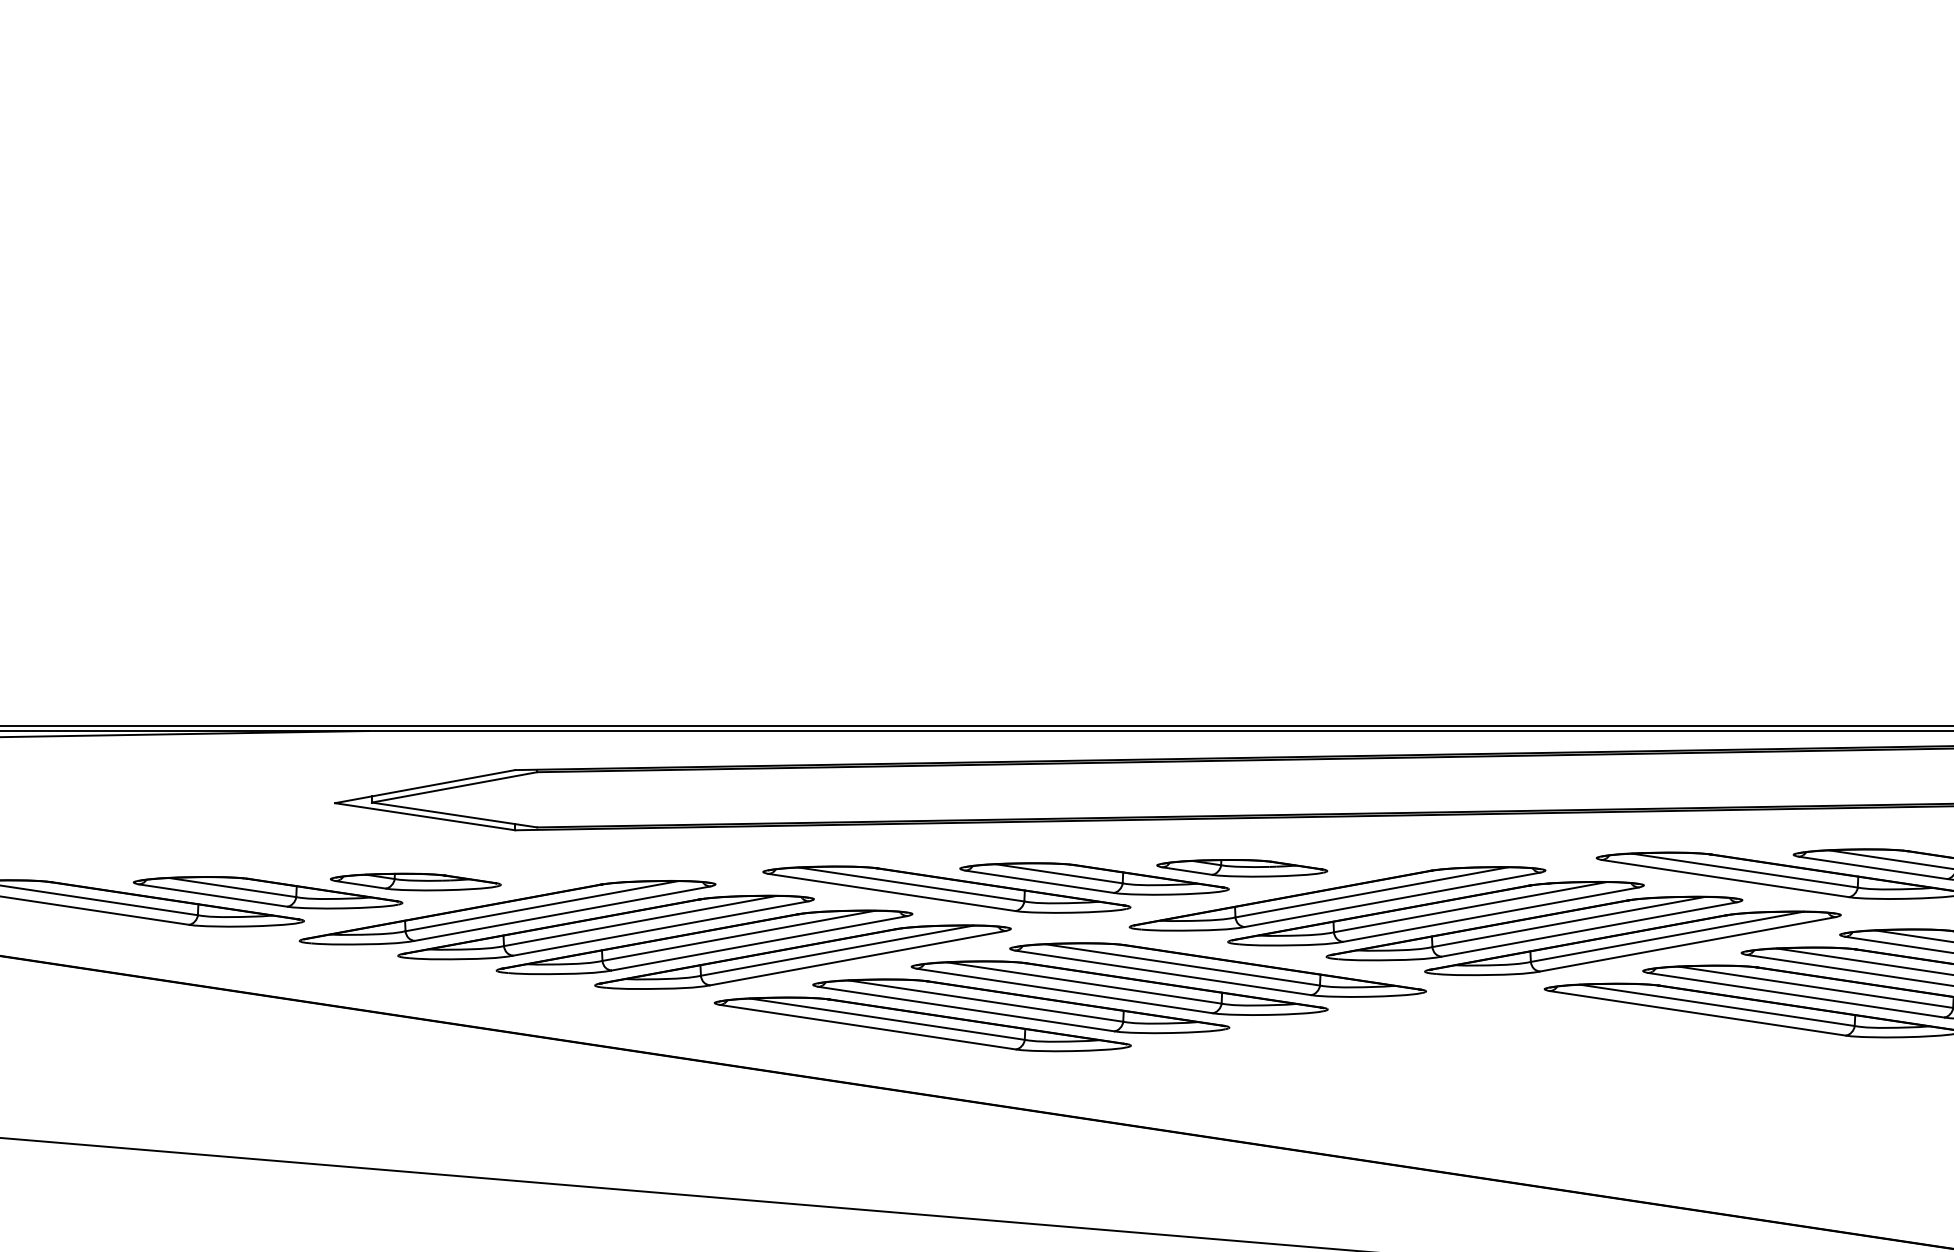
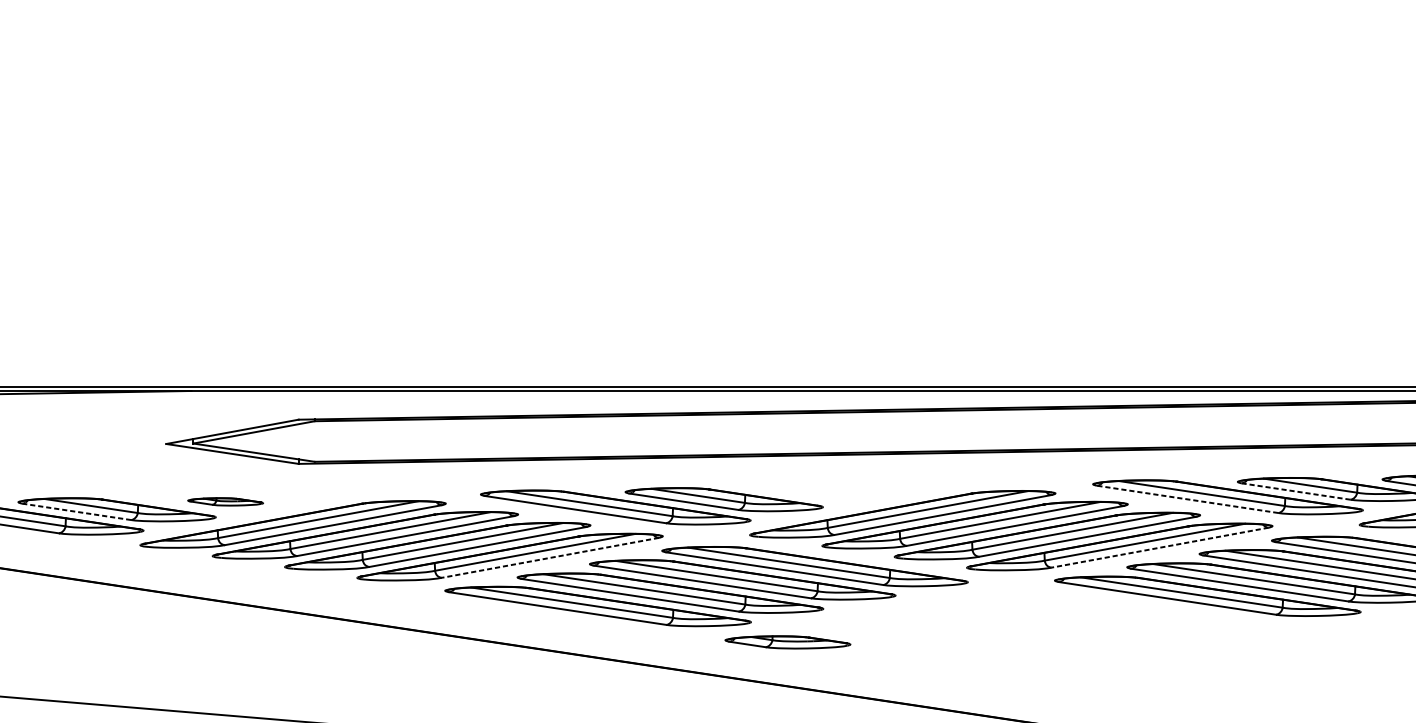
line: (1872, 867) -> (1295, 491), solid -> dashed
part: (1242, 868) -> (788, 642), moved
line: (1725, 878) -> (1187, 499), solid -> dashed
part: (415, 881) -> (225, 501), size x0.6
line: (213, 895) -> (77, 511), solid -> dashed
line: (1687, 944) -> (1159, 547), solid -> dashed
line: (857, 958) -> (550, 558), solid -> dashed

